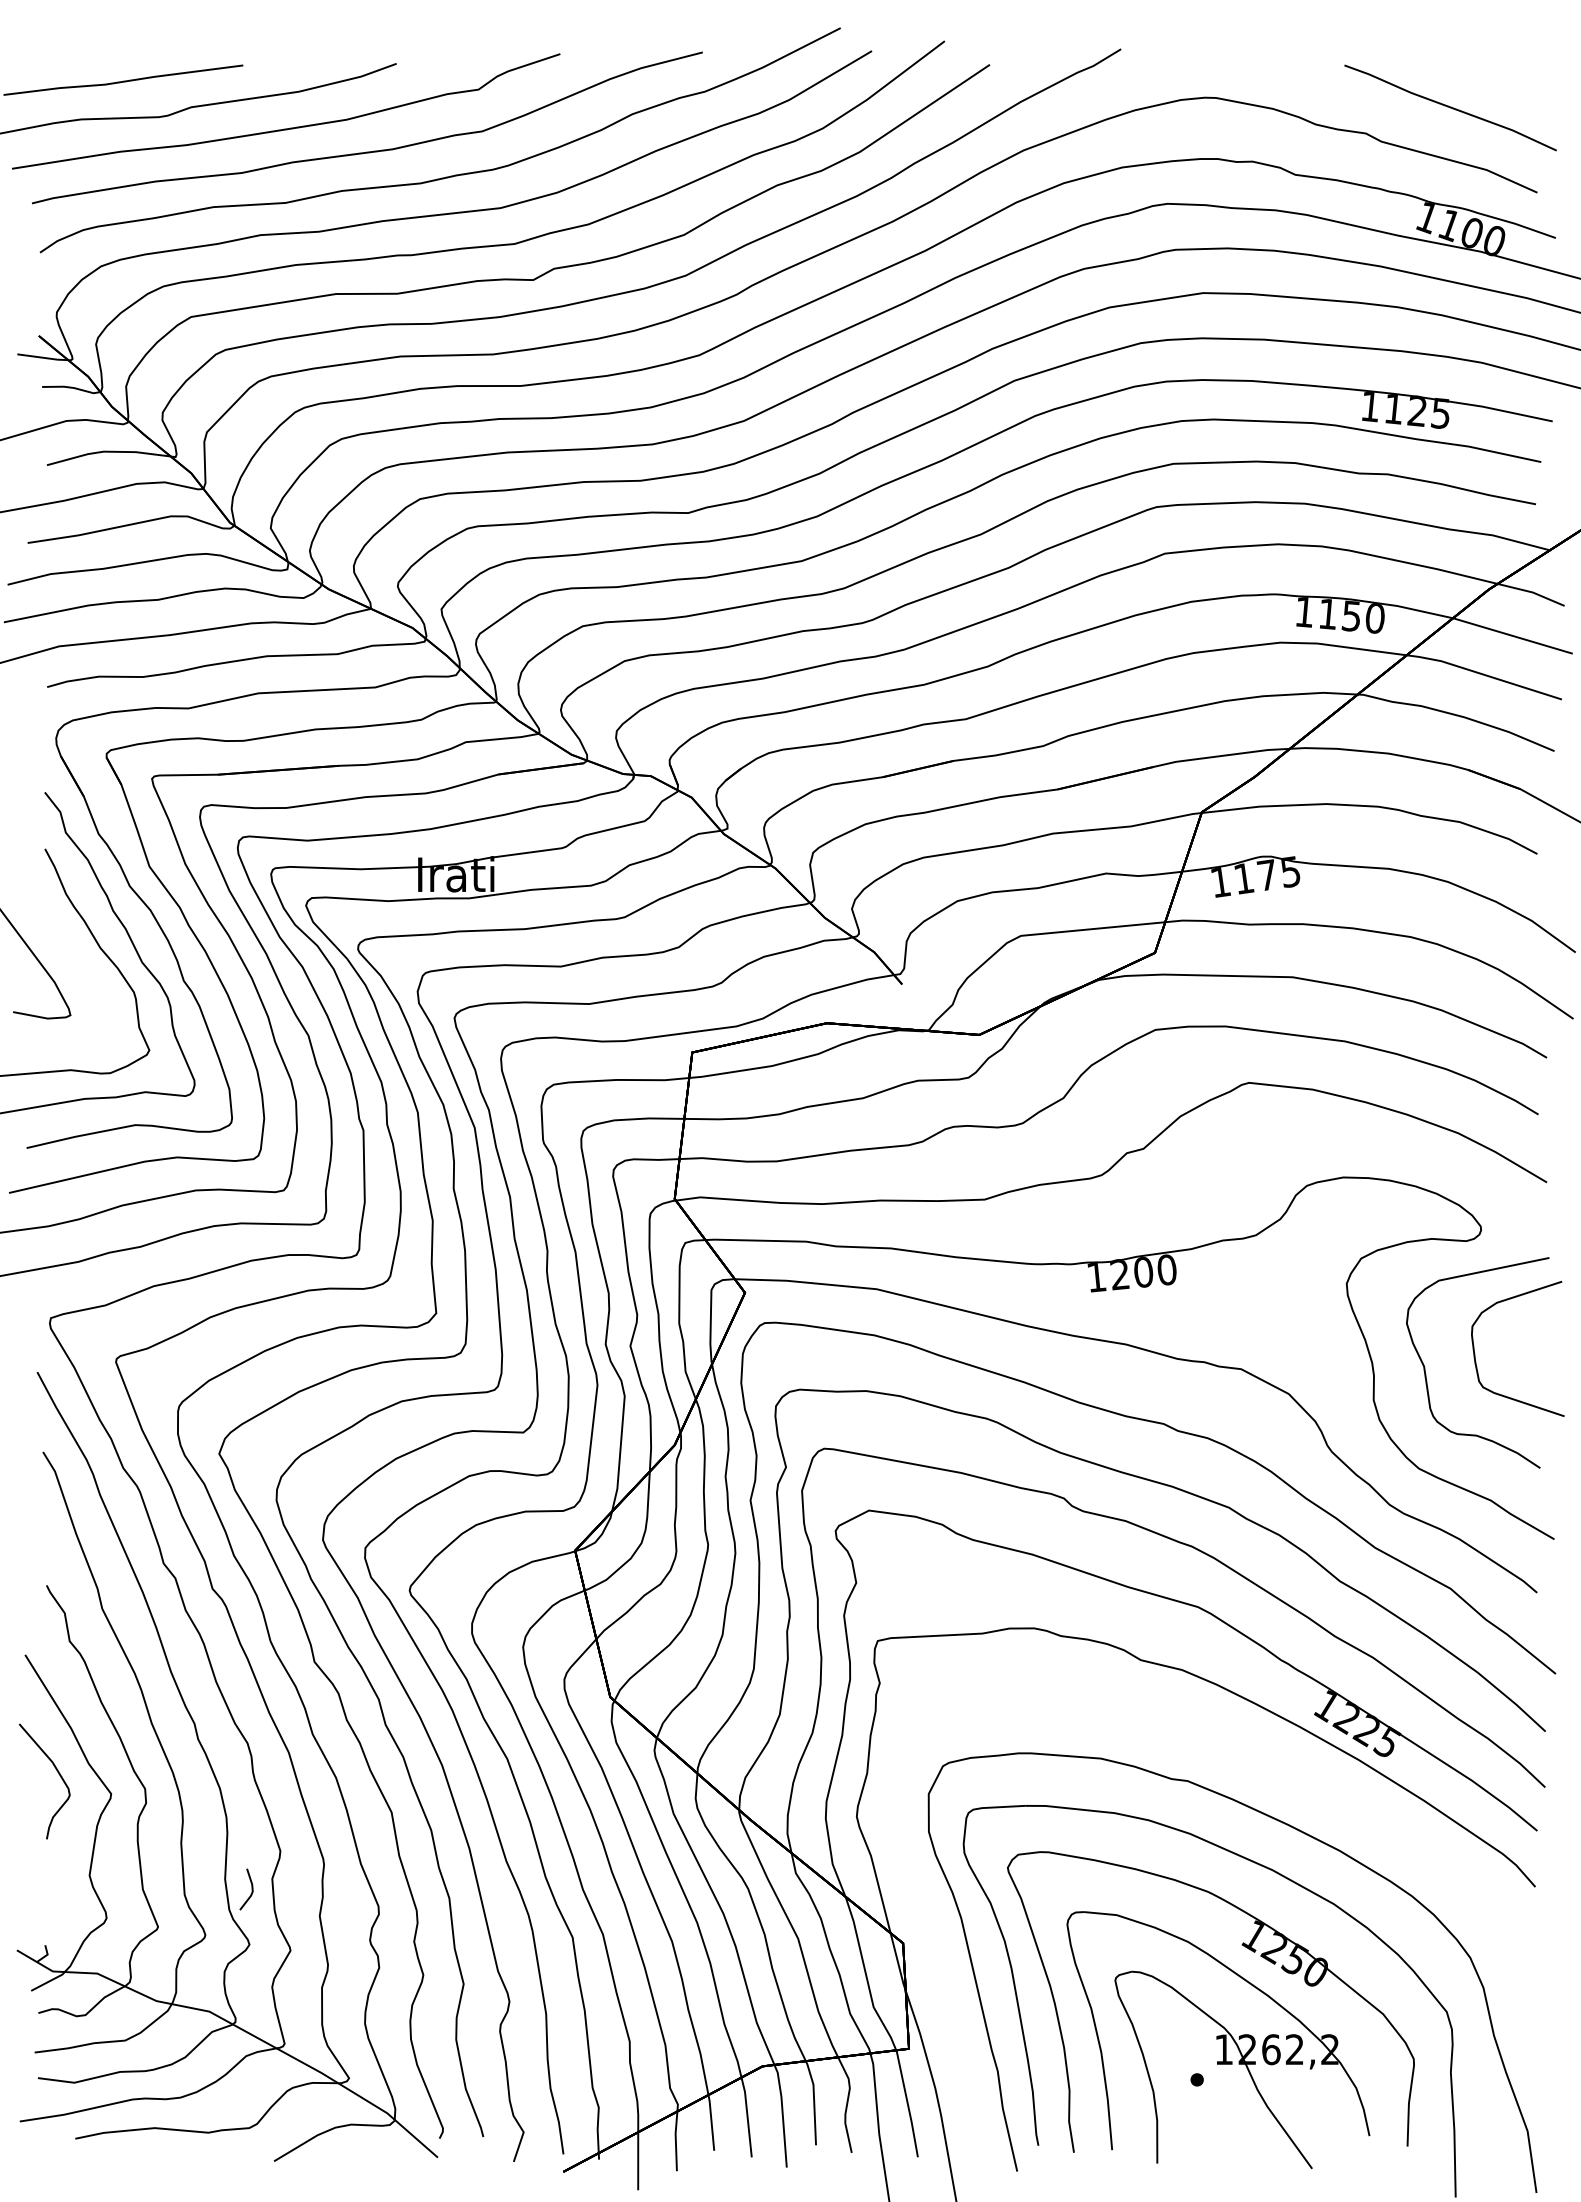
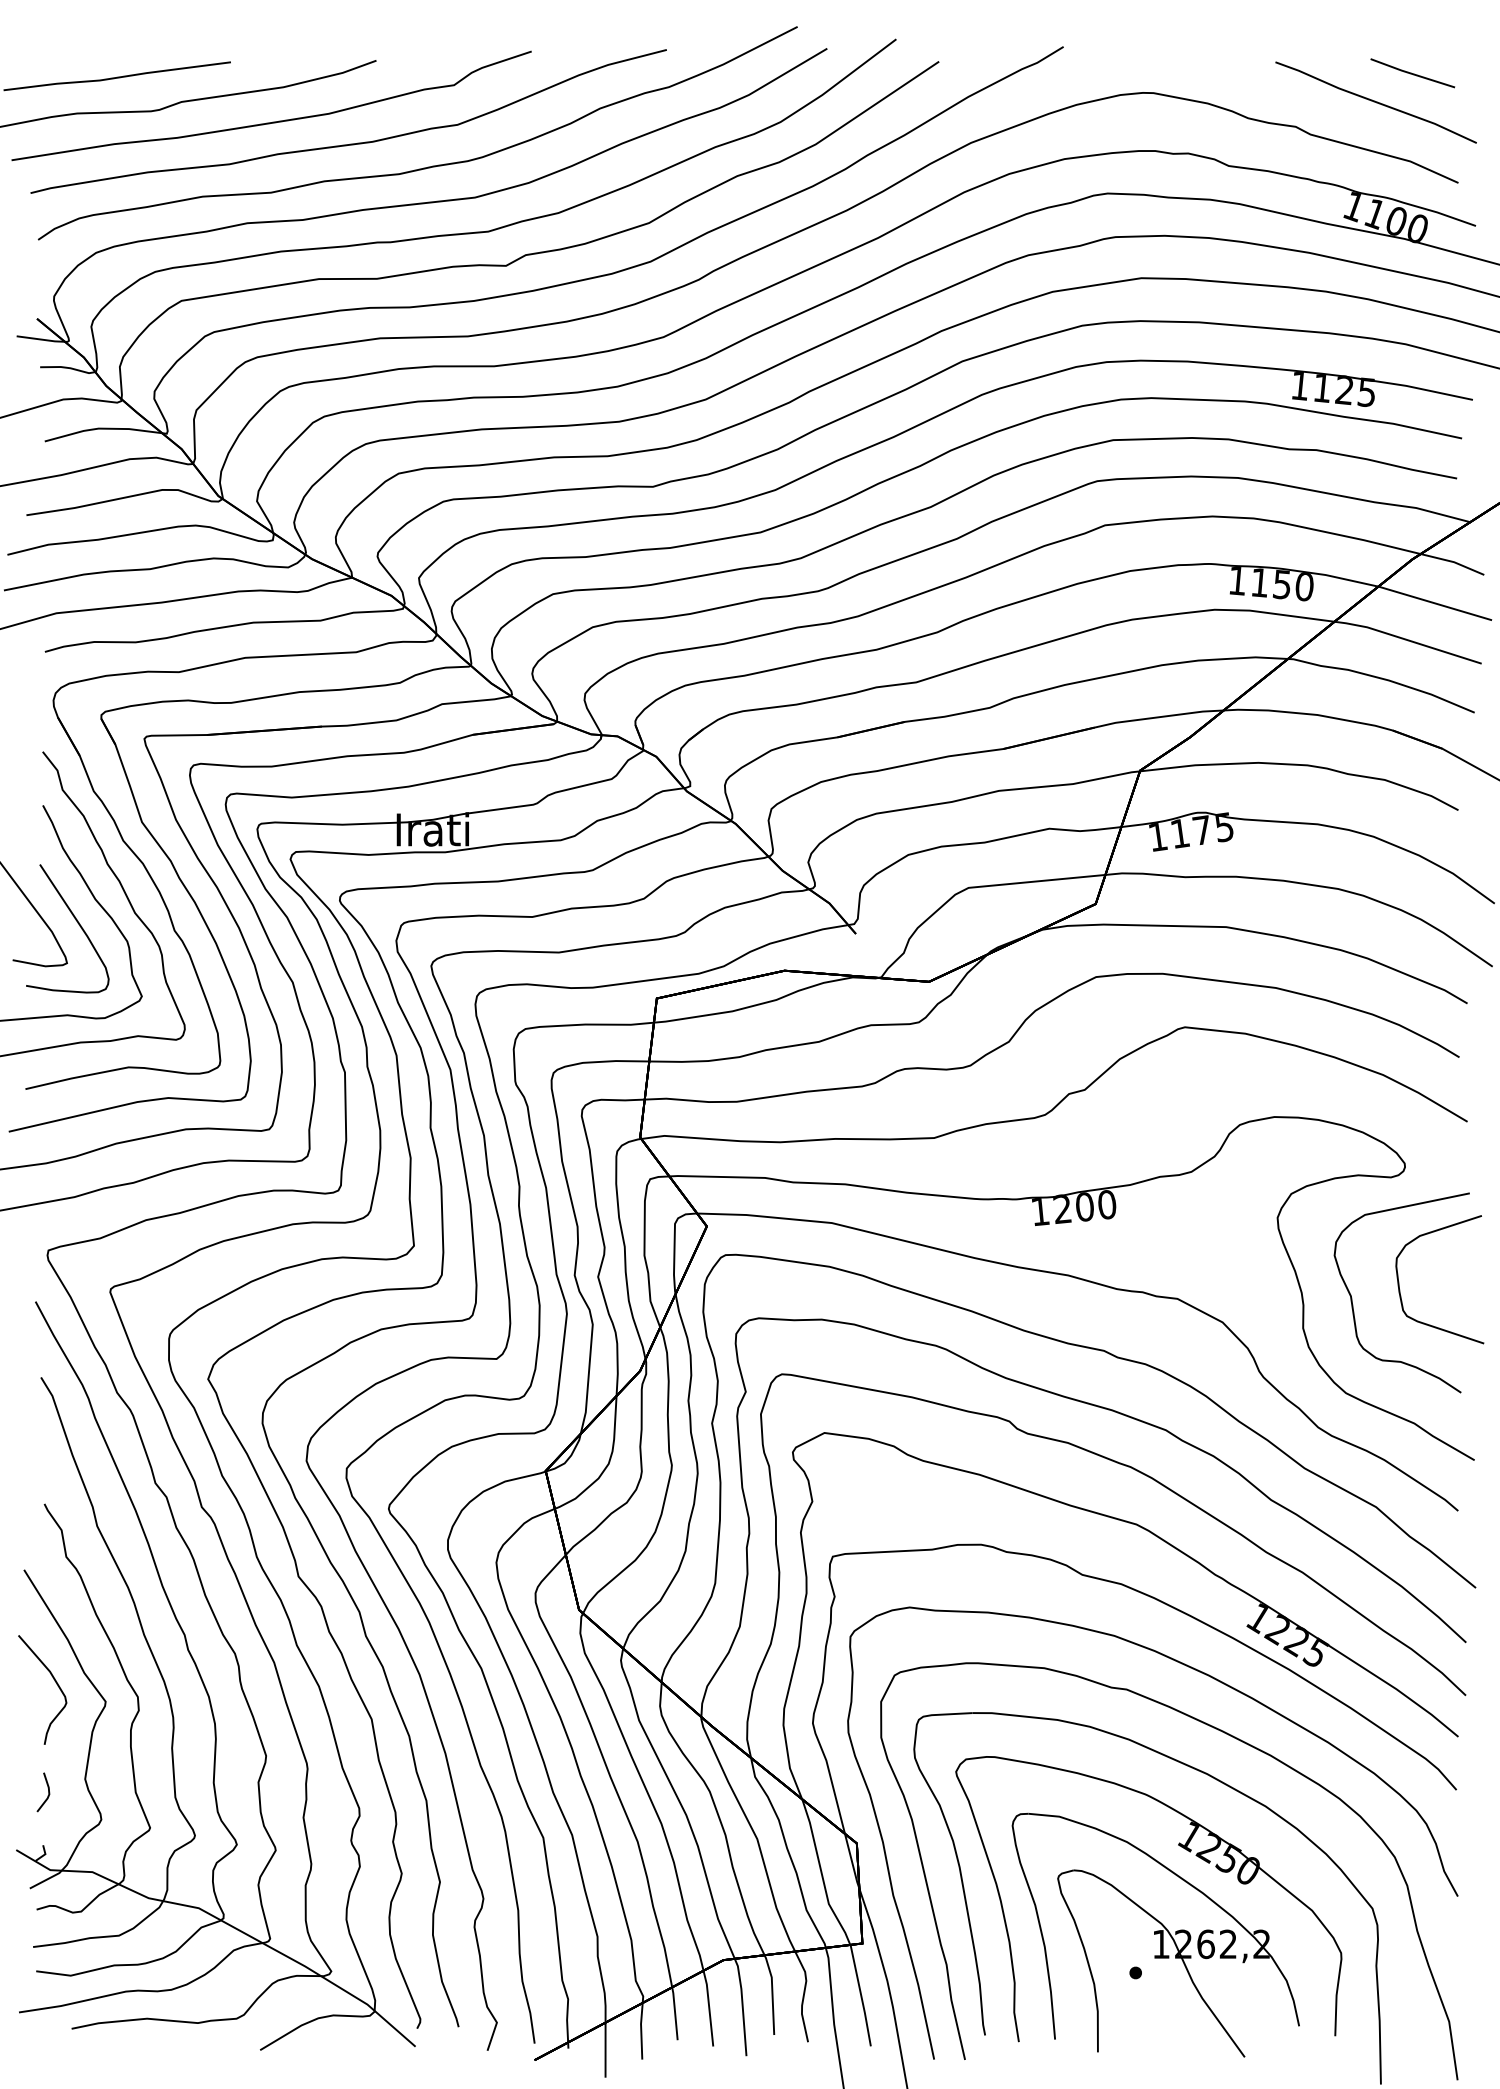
line: (1488, 76) -> (1412, 72), added
curve: (81, 973) -> (77, 923), added
curve: (1298, 1780) -> (1231, 1689), added
line: (251, 1889) -> (48, 1792), moved

